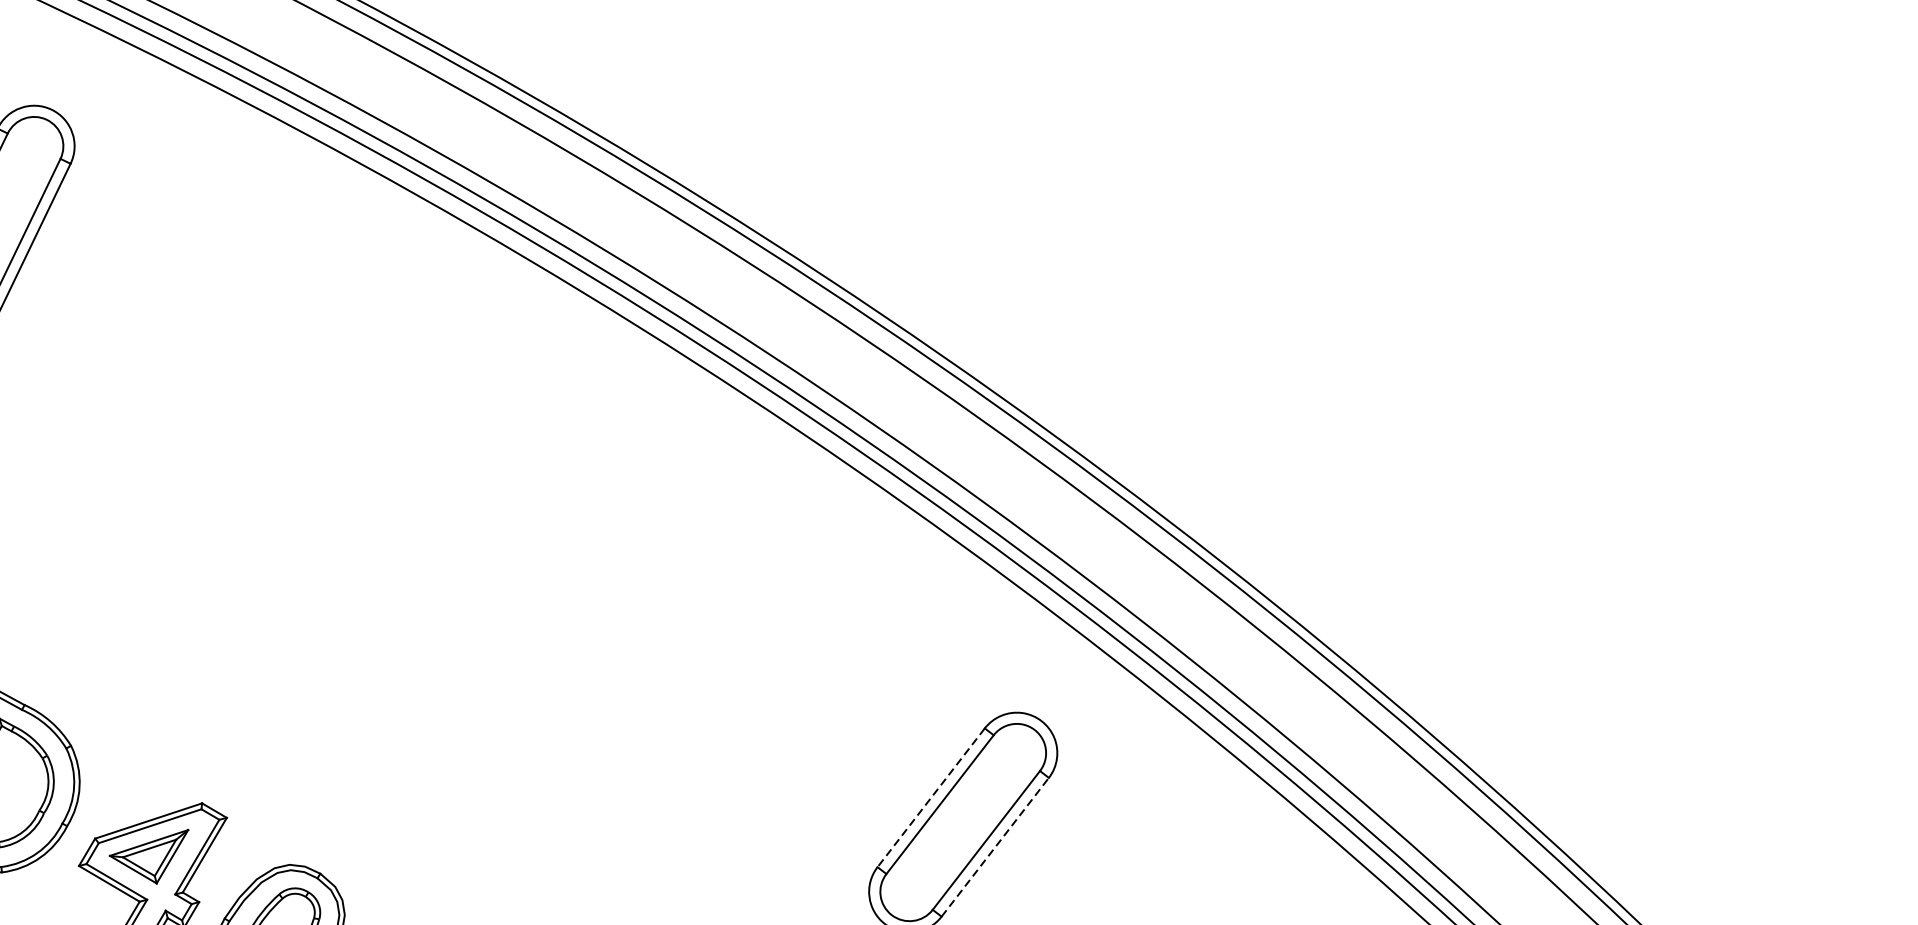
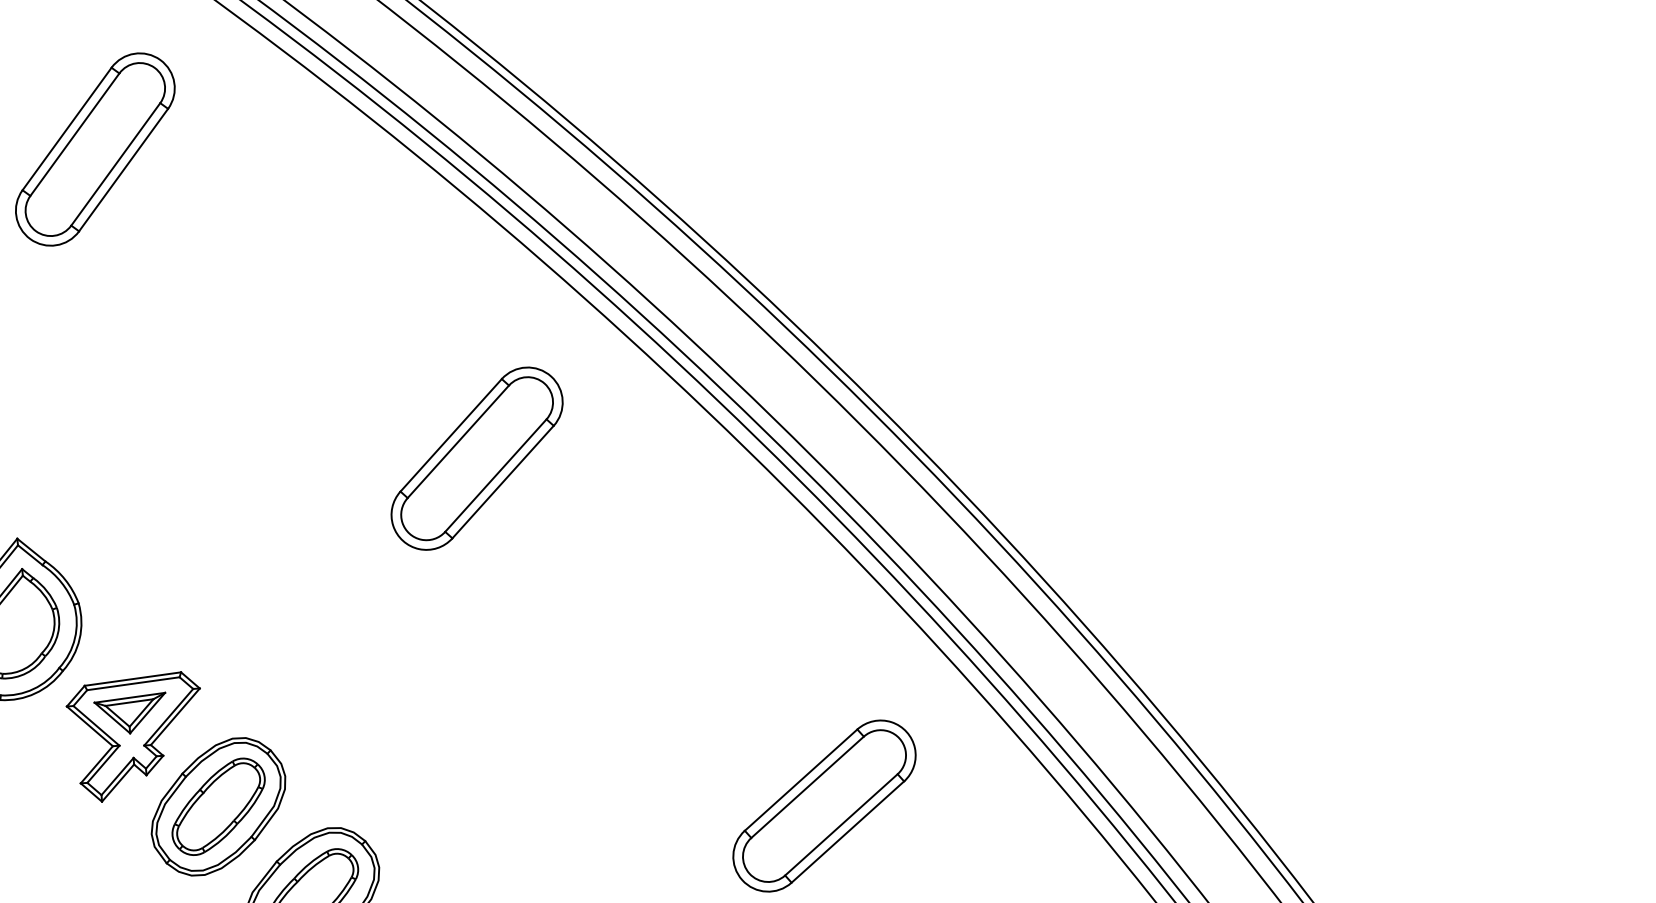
part: (494, 498) -> (476, 458), added
line: (931, 798) -> (801, 780), dashed -> solid
line: (994, 847) -> (847, 832), dashed -> solid

